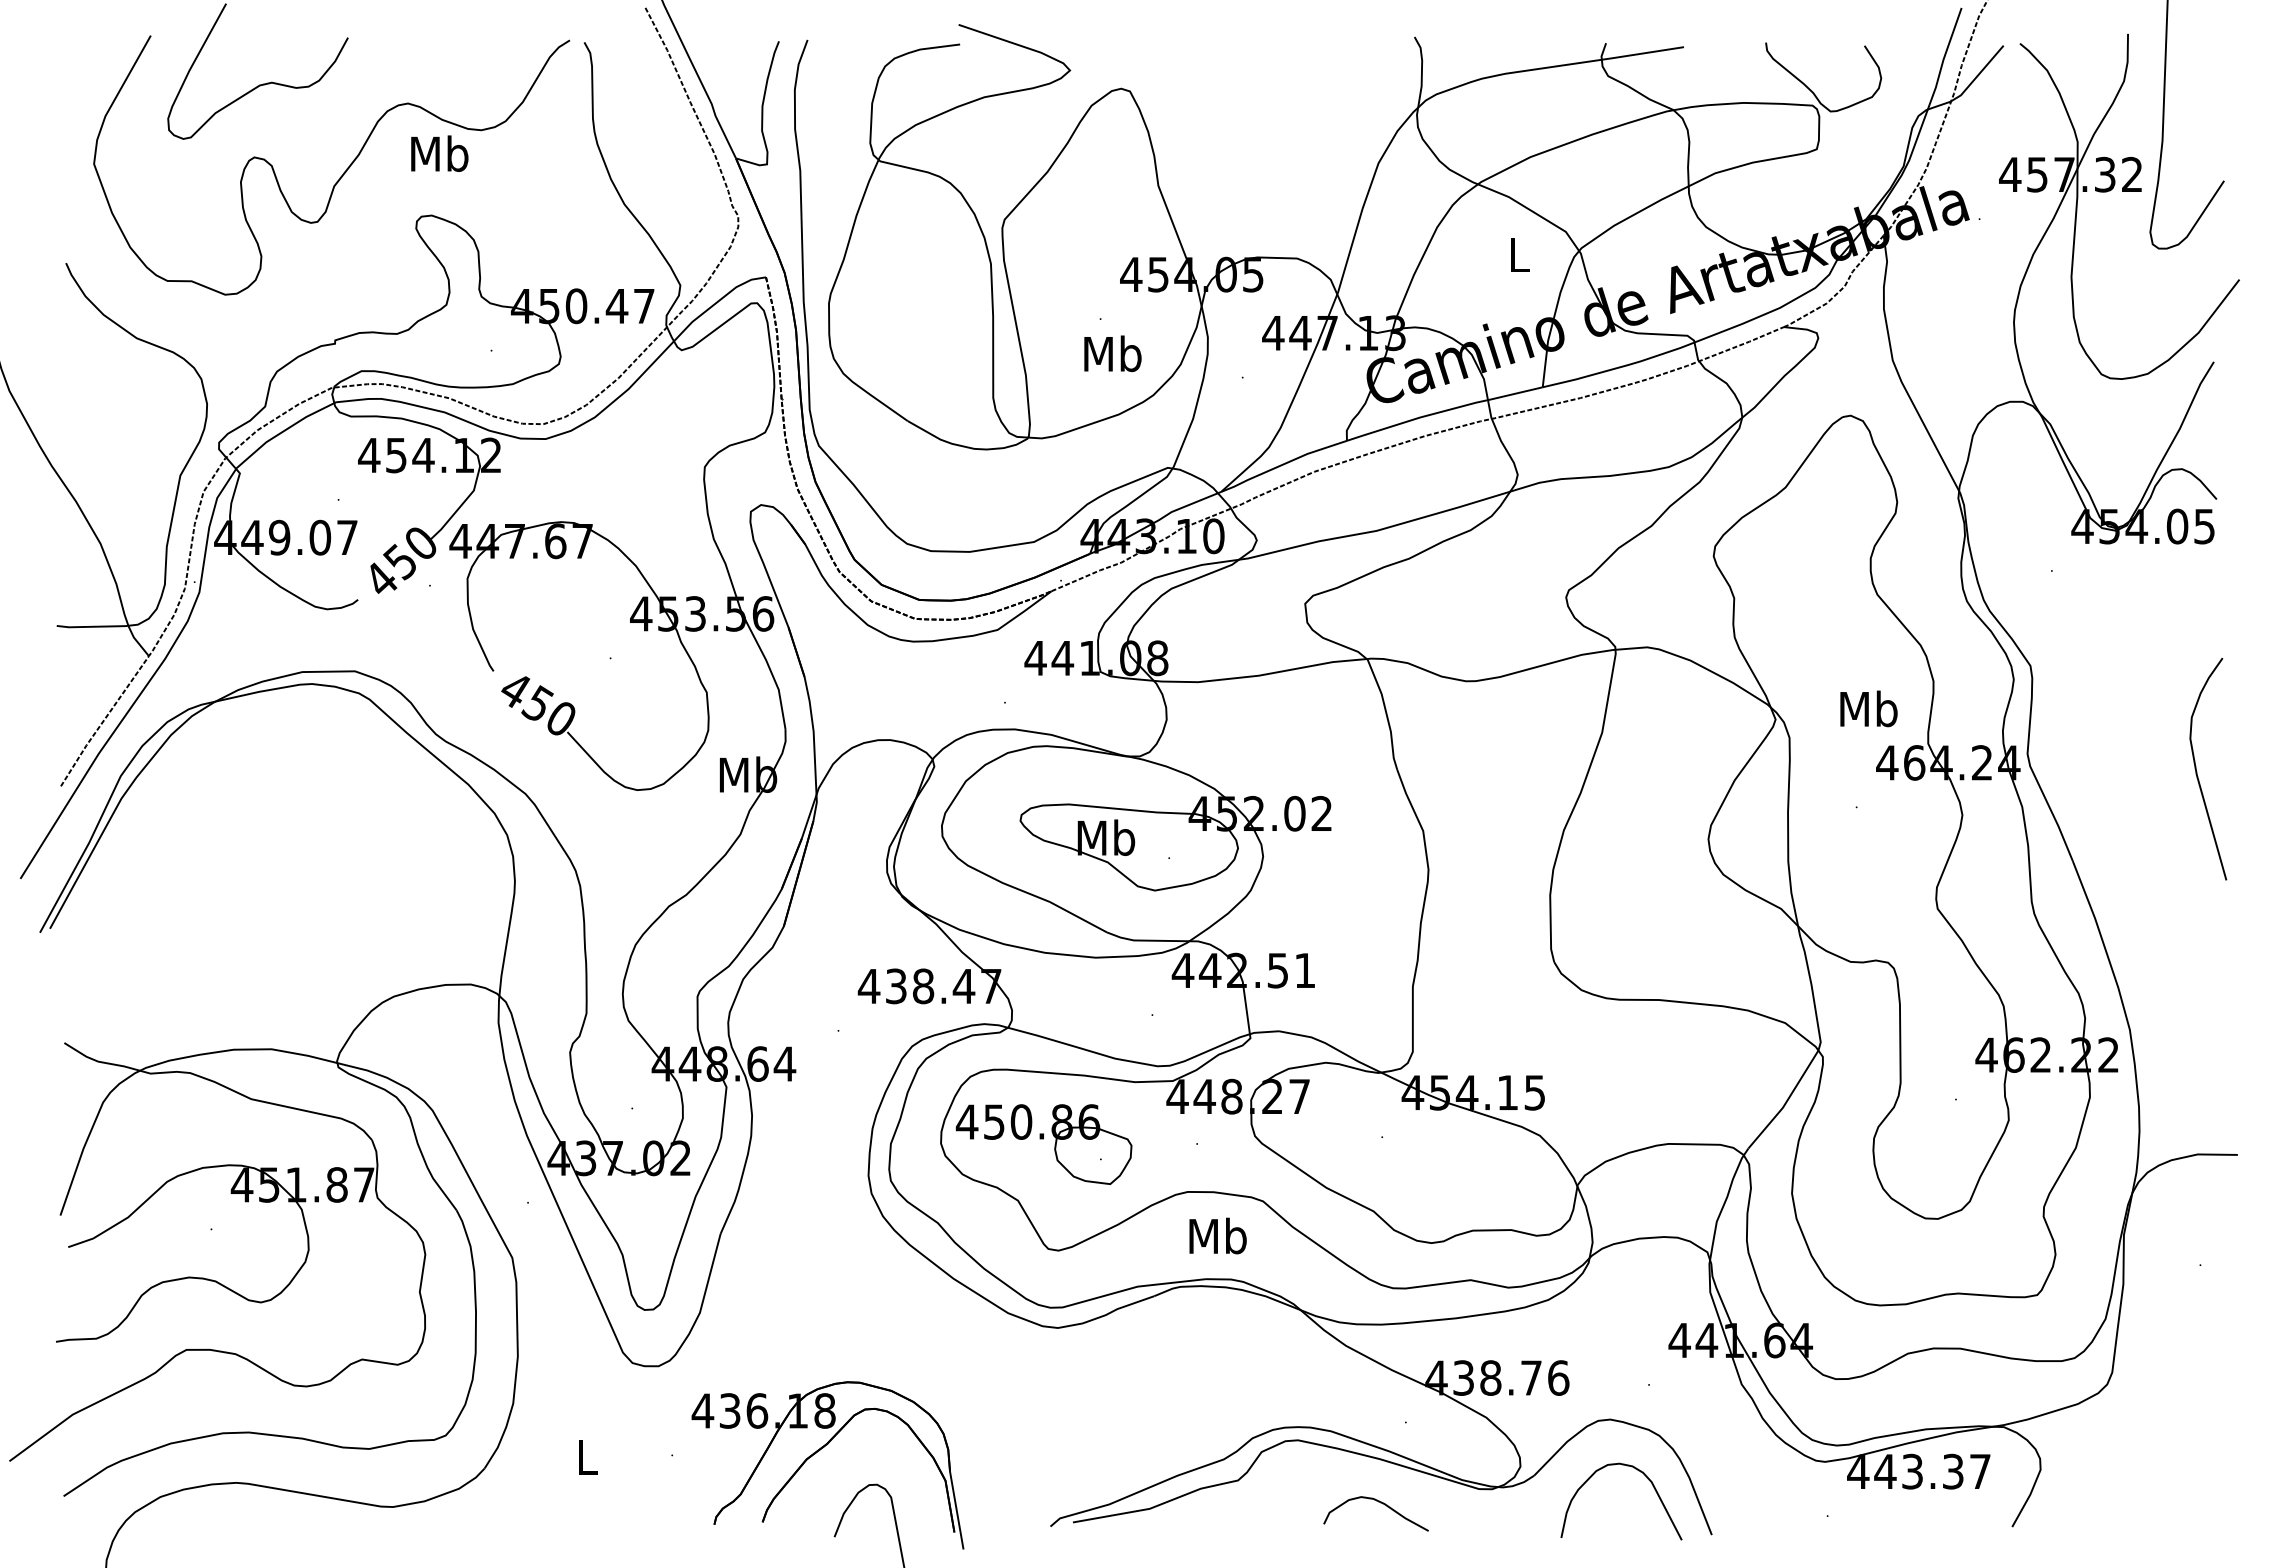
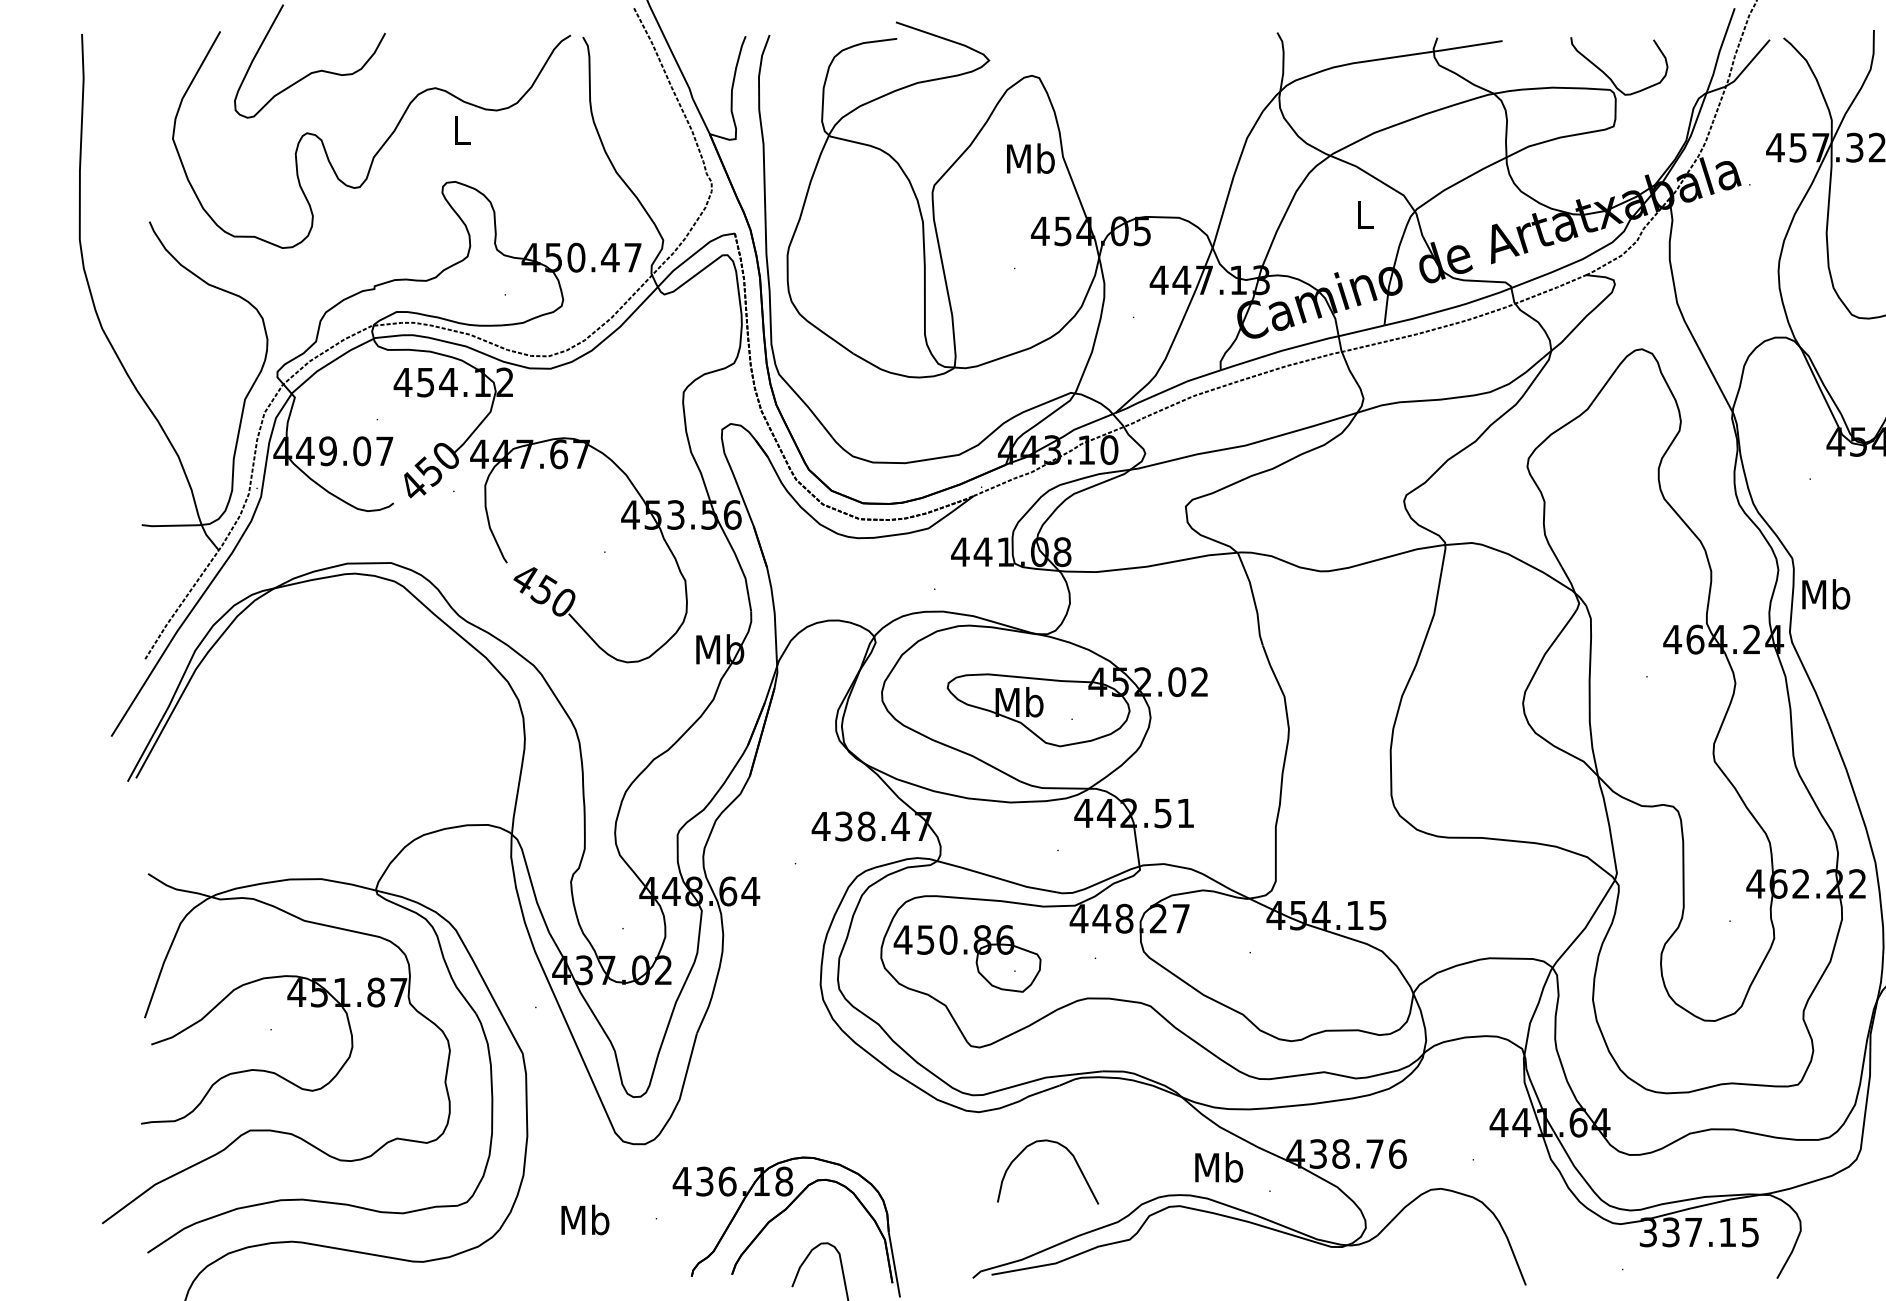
text: (439, 153) -> (461, 129), Mb -> L
text: (1112, 353) -> (1030, 158), moved
text: (1868, 708) -> (1825, 594), moved
text: (1217, 1235) -> (1218, 1166), moved
text: (586, 1456) -> (584, 1219), L -> Mb
text: (1918, 1471) -> (1698, 1232), 443.37 -> 337.15
curve: (1648, 1480) -> (1070, 1154), moved
curve: (1380, 1503) -> (1248, 1258), removed

